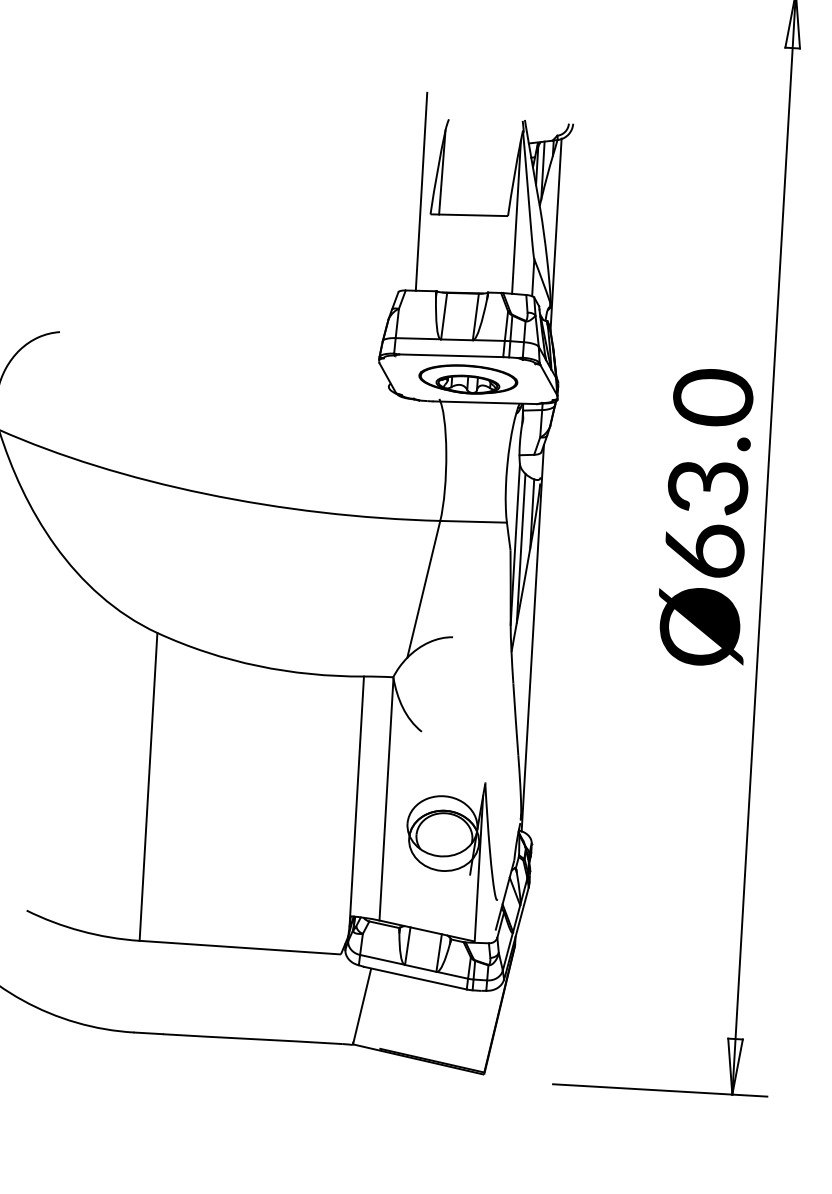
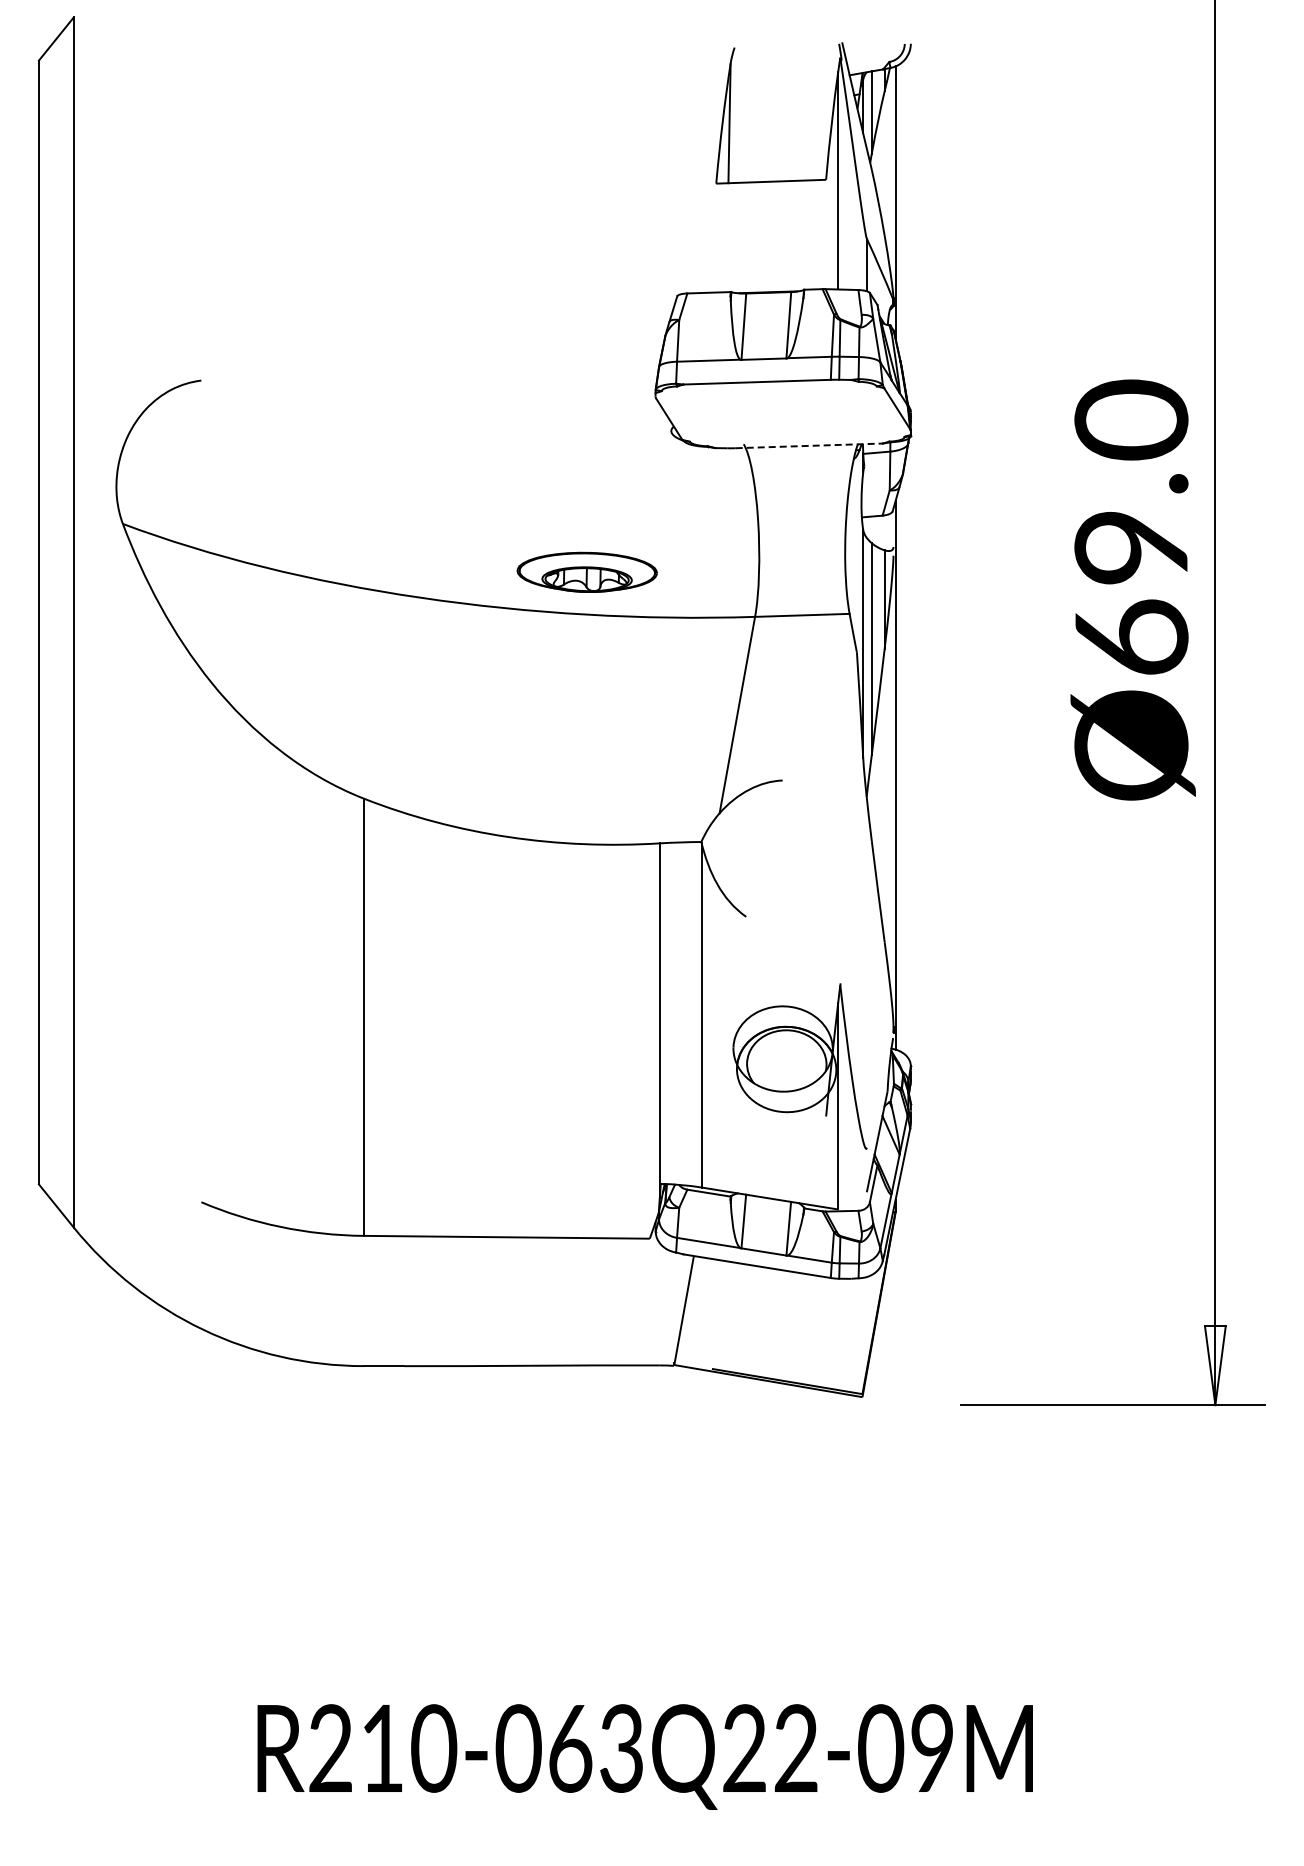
line: (421, 191) -> (701, 152), removed
part: (467, 378) -> (586, 571), moved
line: (485, 402) -> (809, 445), solid -> dashed
text: (708, 487) -> (1131, 547), Ø63.0 -> Ø69.0

